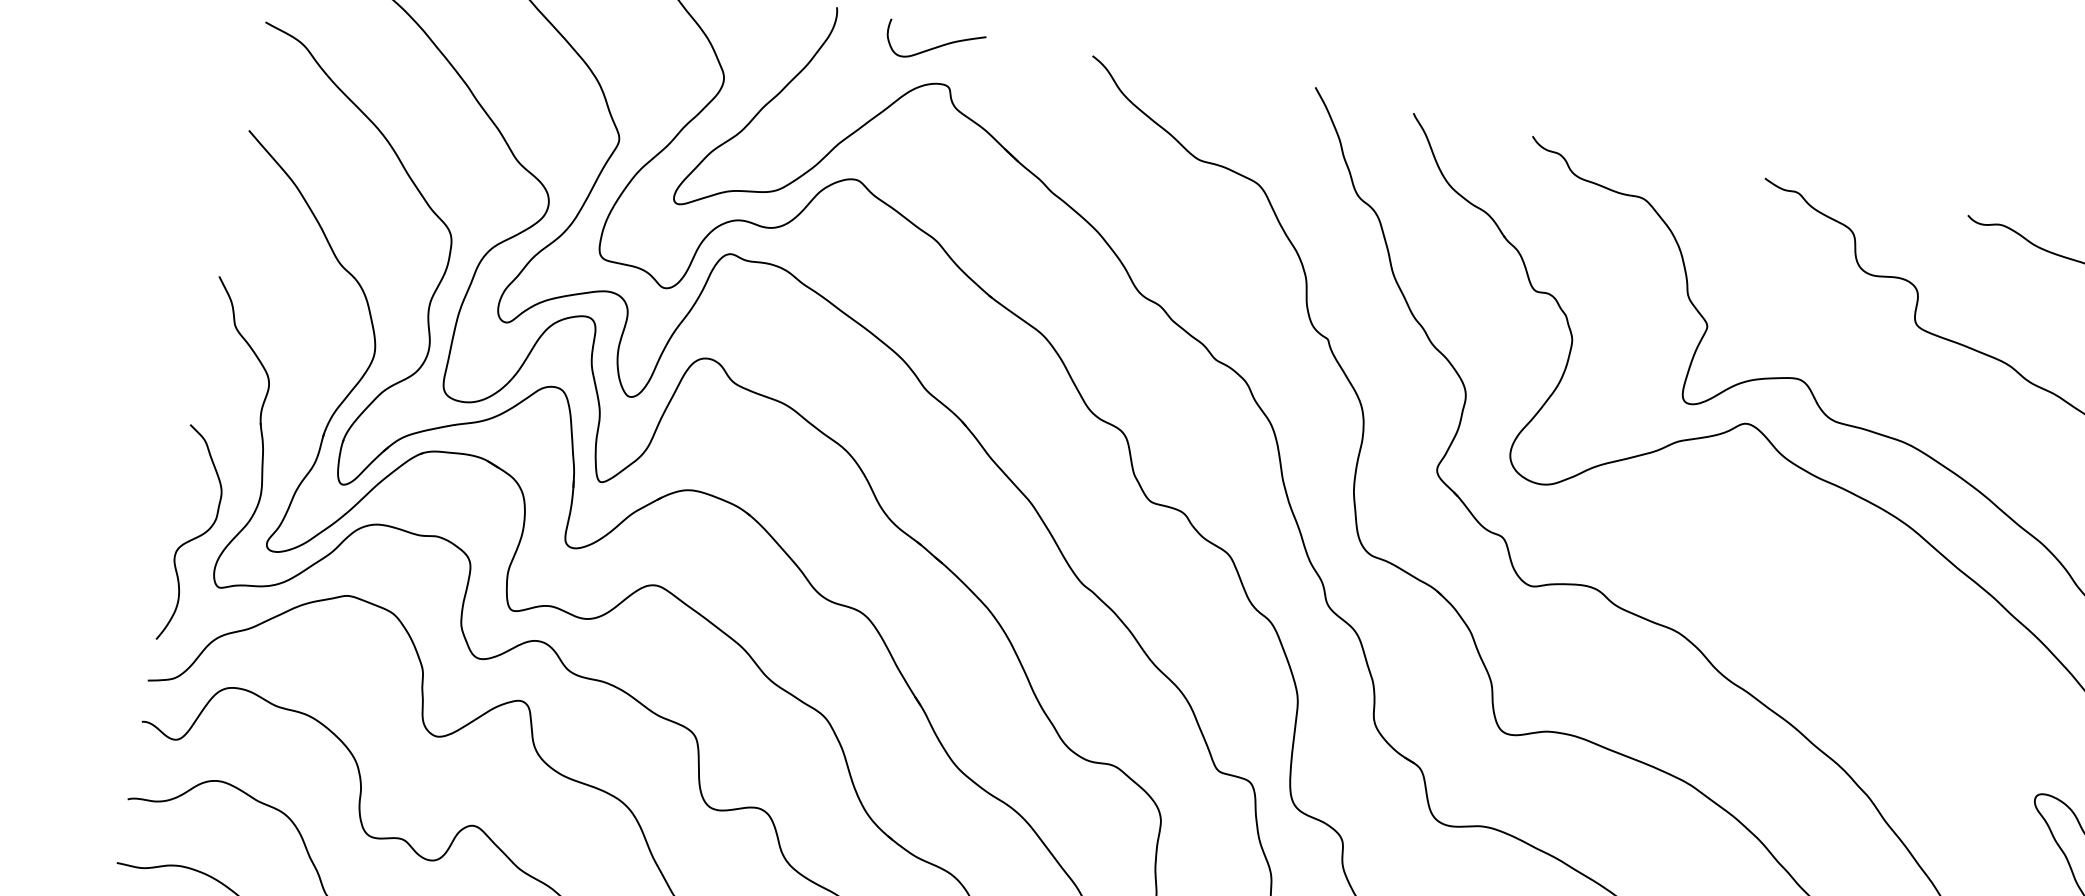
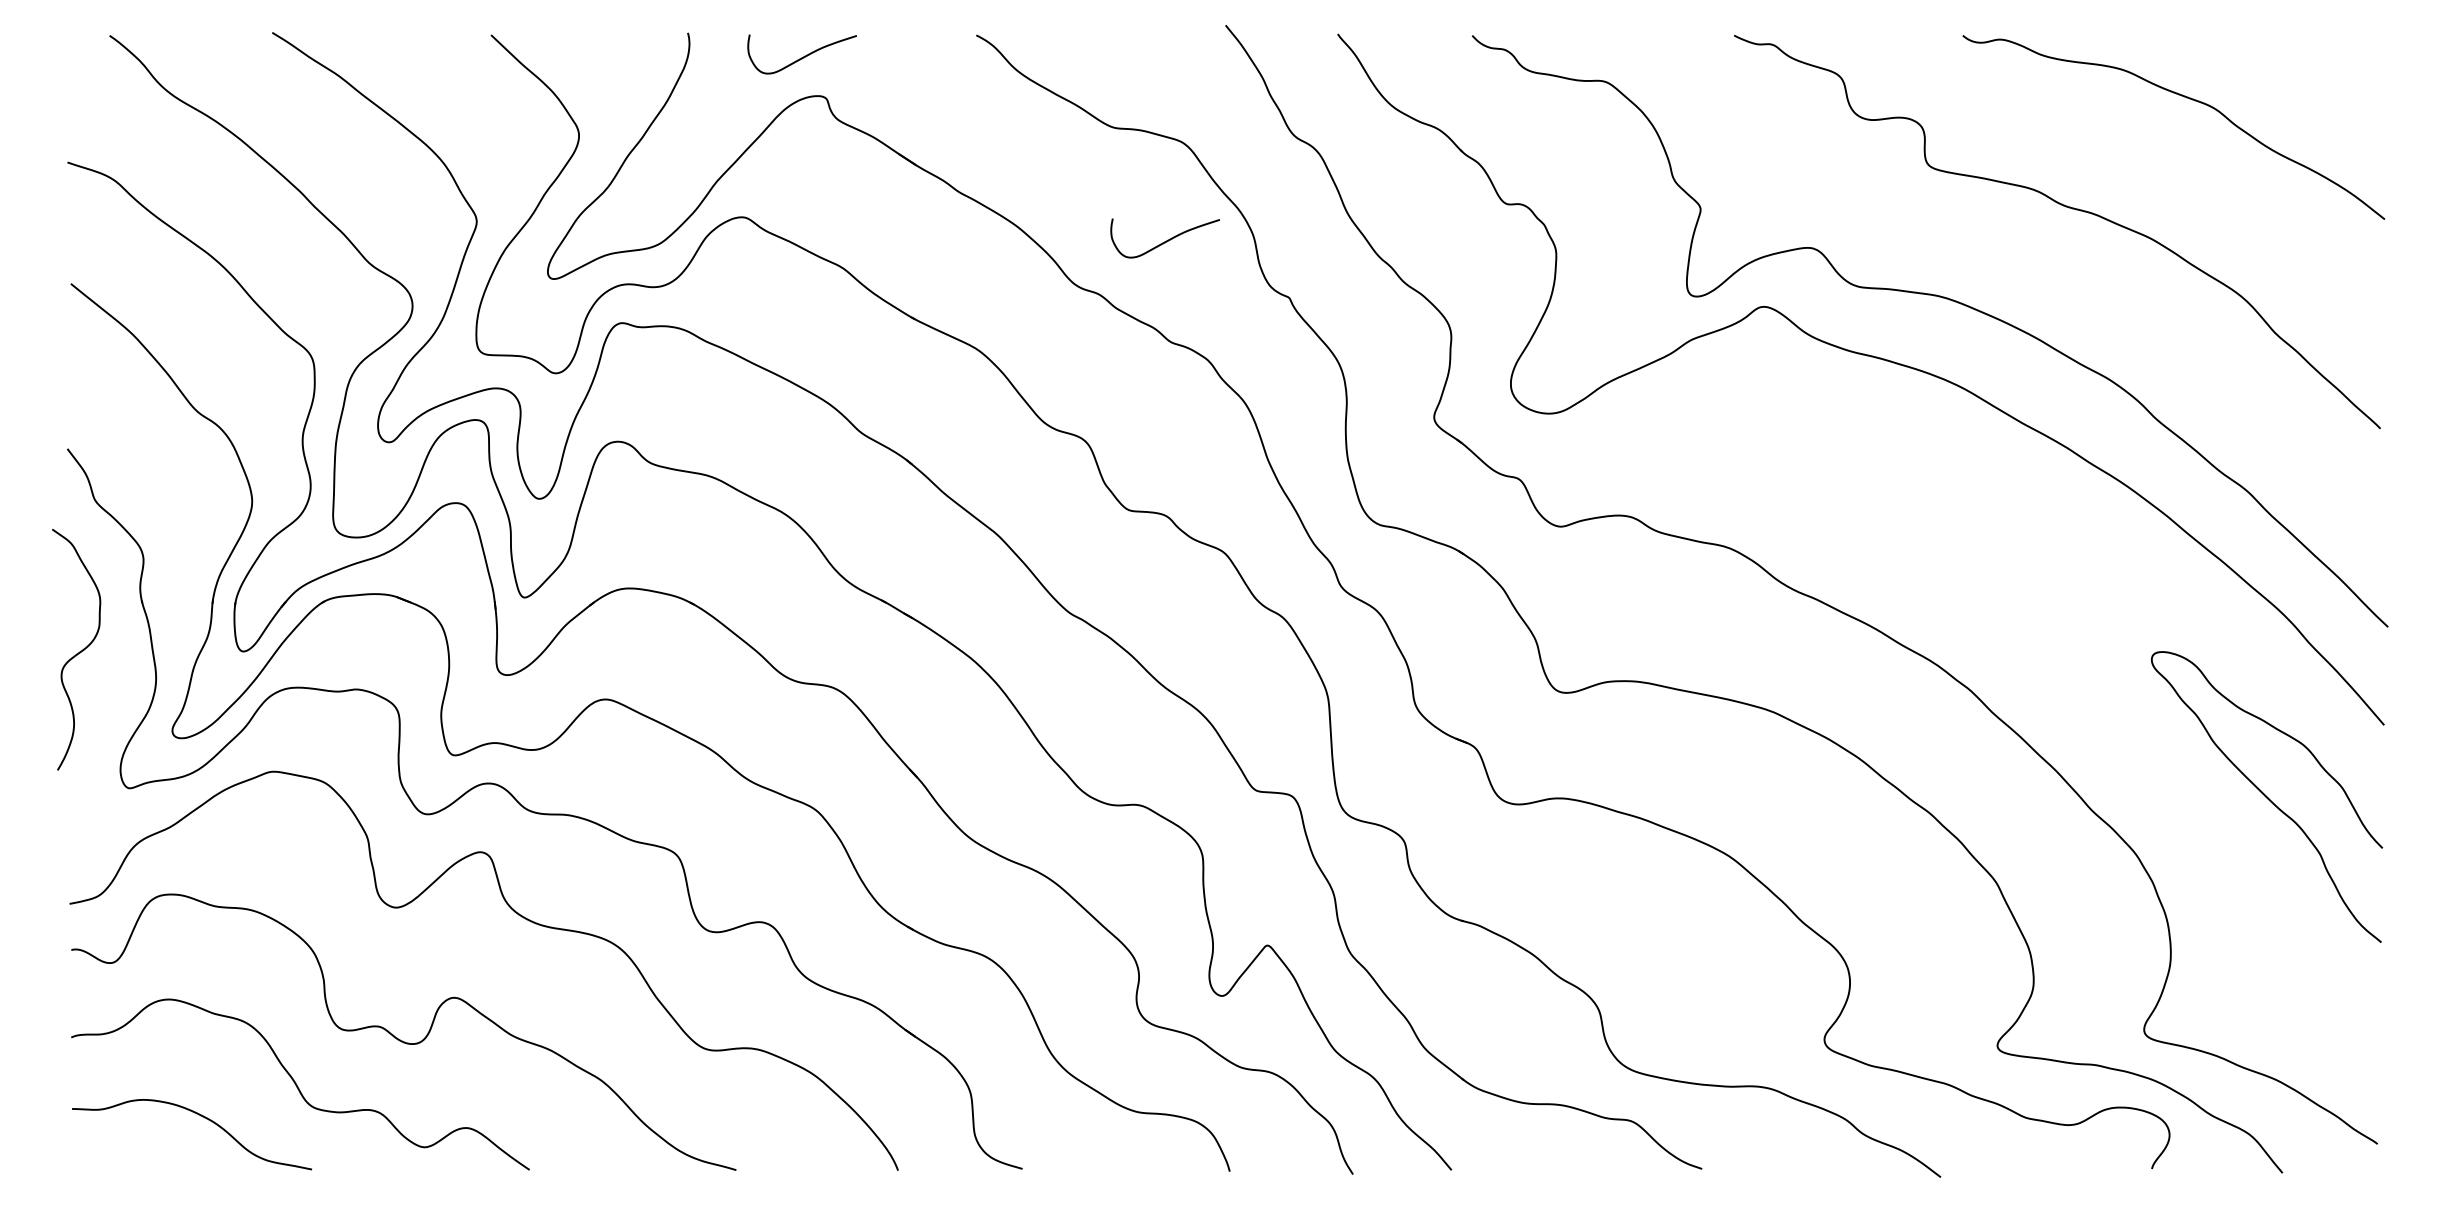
curve: (1228, 268) -> (1166, 240), added
curve: (194, 537) -> (79, 651), moved

